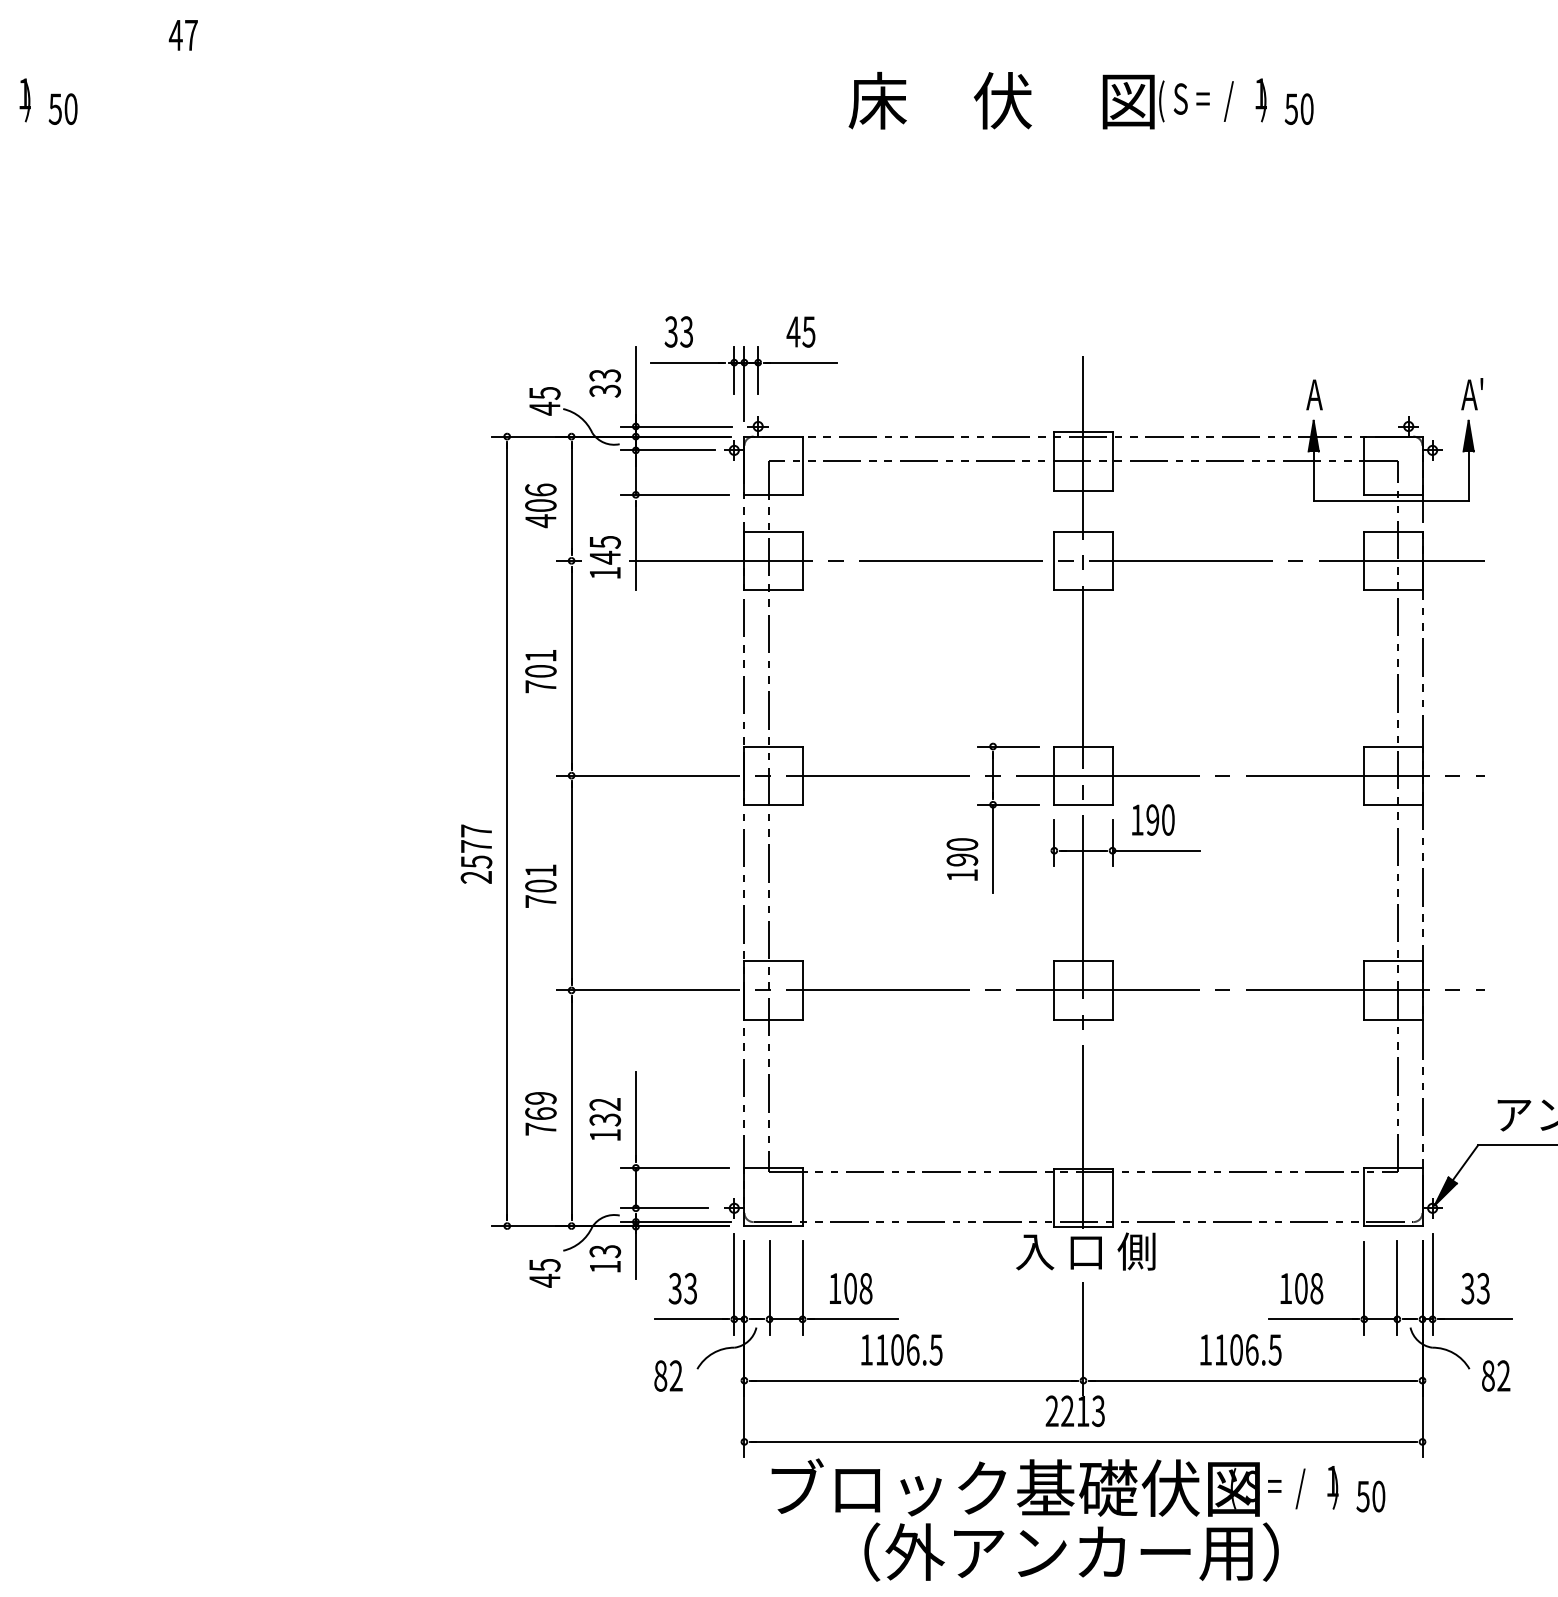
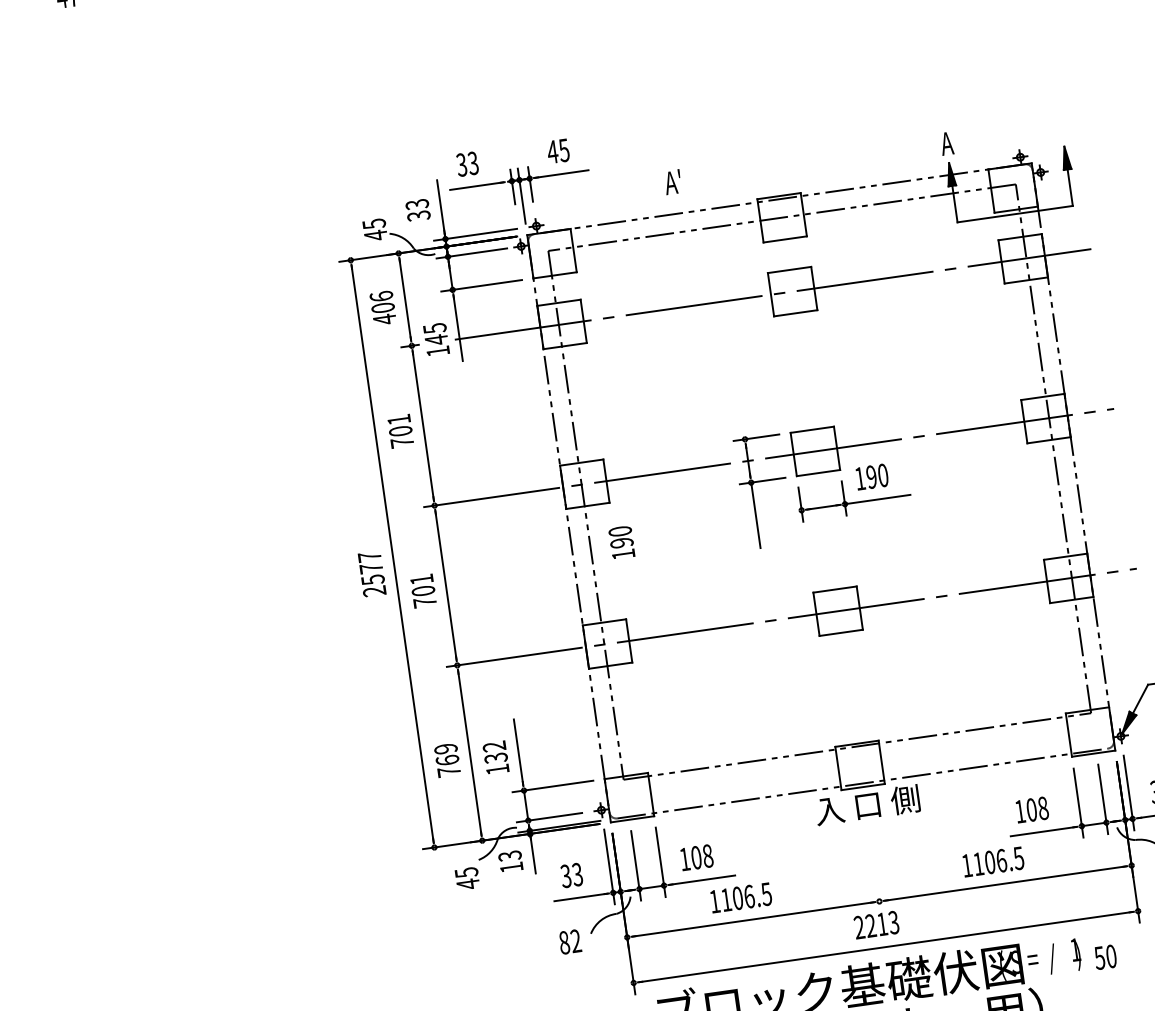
text: (1472, 394) -> (673, 182), moved
line: (1083, 794) -> (817, 465), removed
text: (962, 859) -> (621, 542), moved
line: (1083, 1338) -> (875, 870), removed

